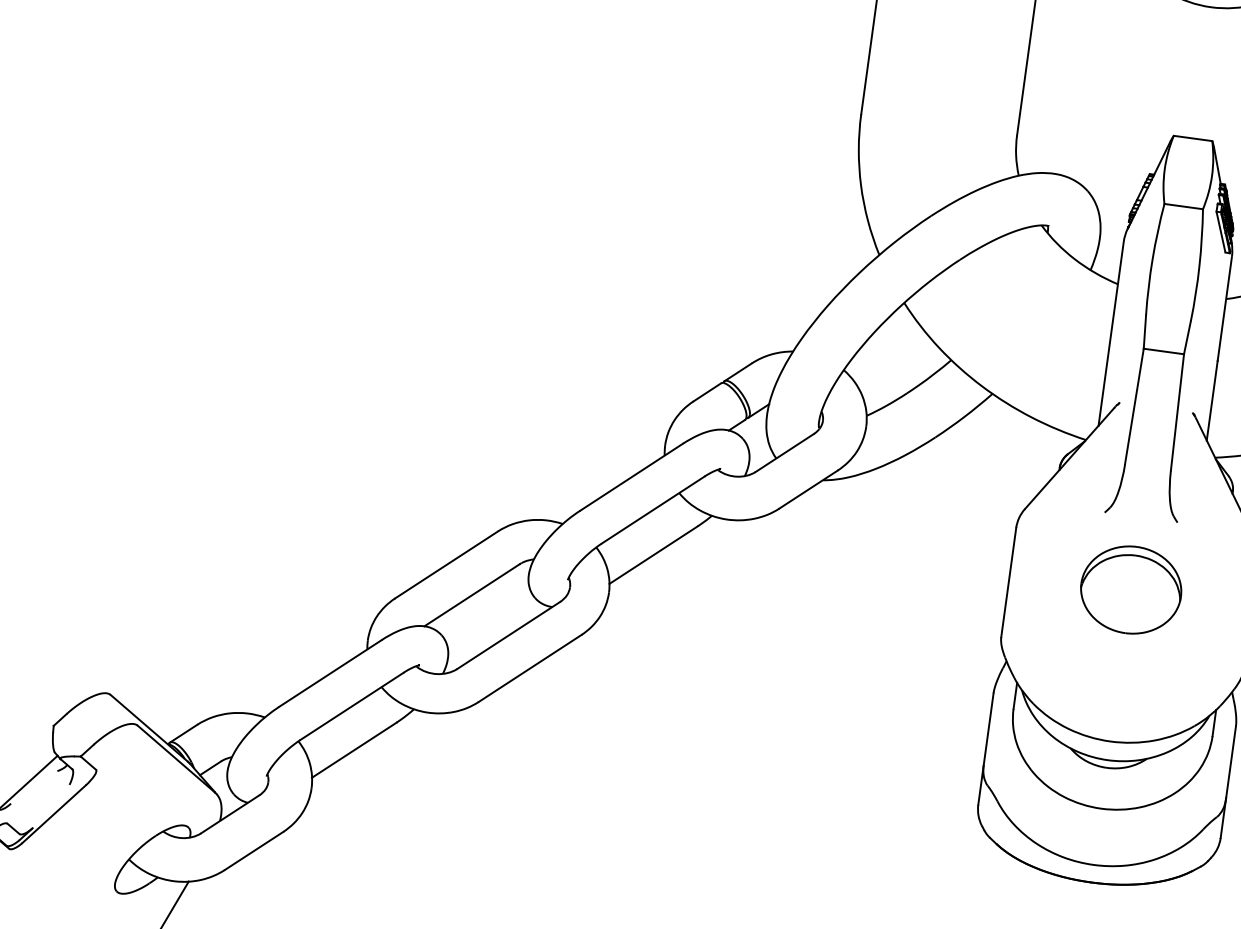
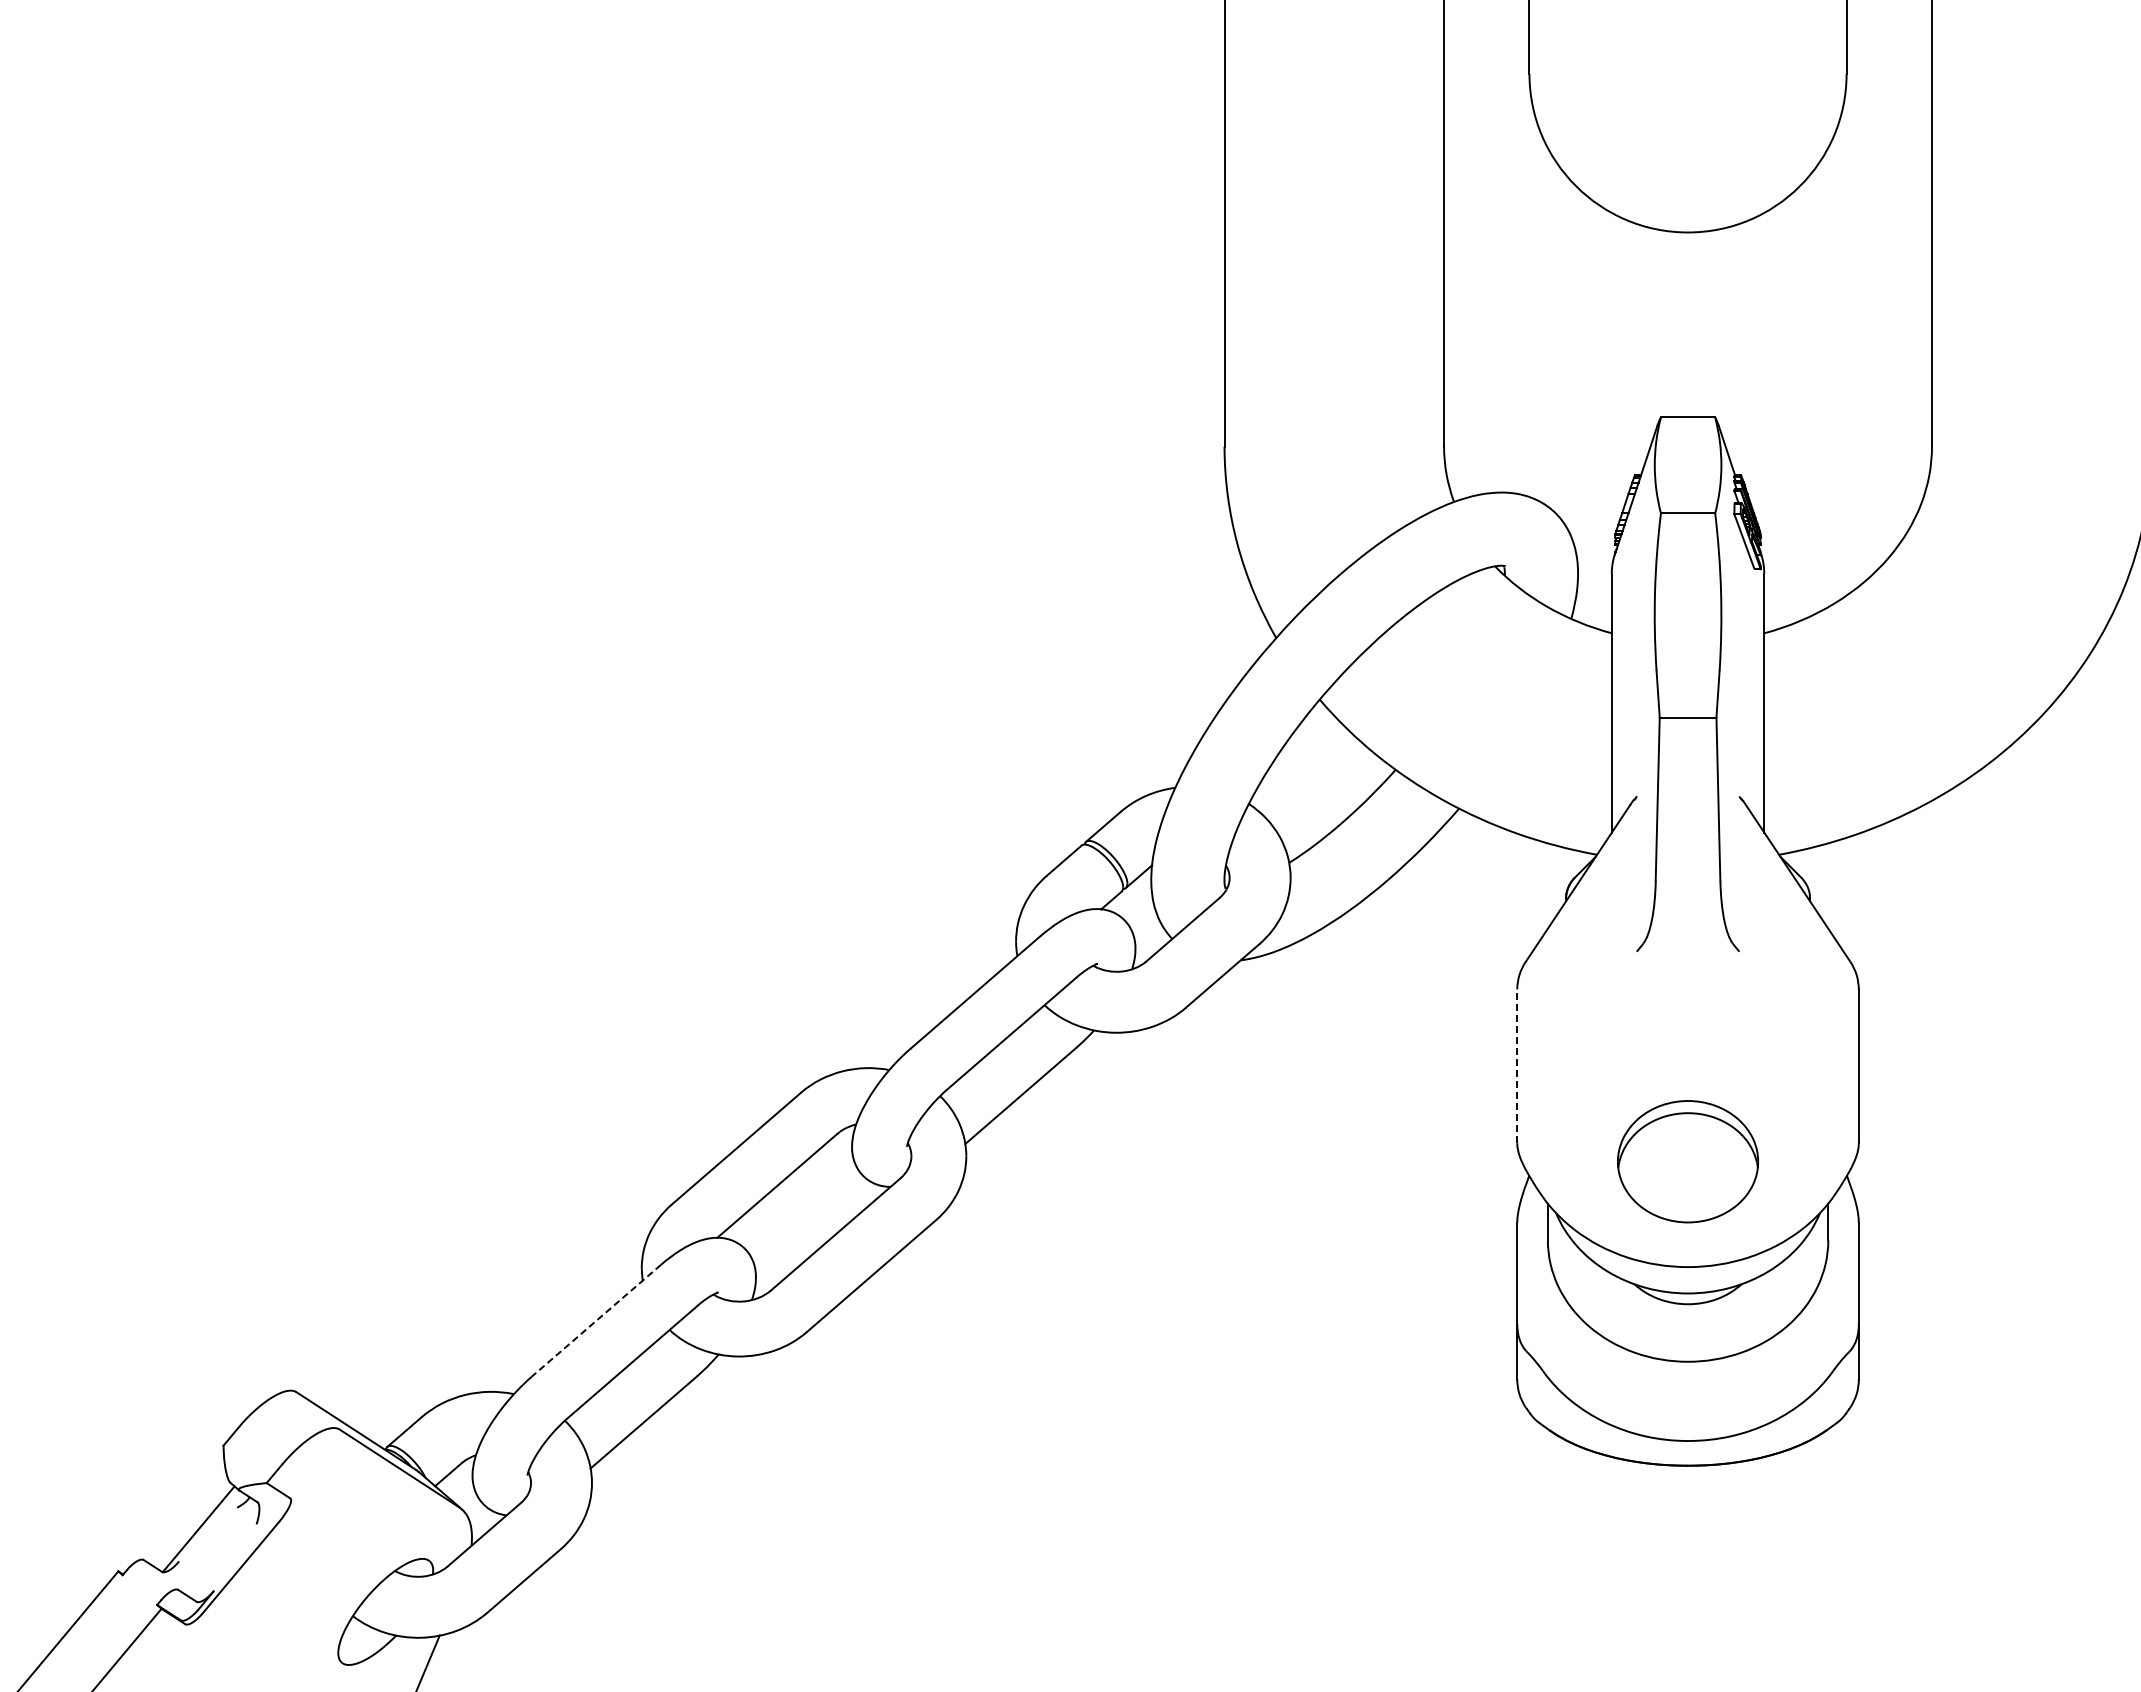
line: (1008, 582) -> (1517, 1066), solid -> dashed
part: (1131, 589) -> (1688, 1161), moved
line: (330, 673) -> (596, 1320), solid -> dashed

